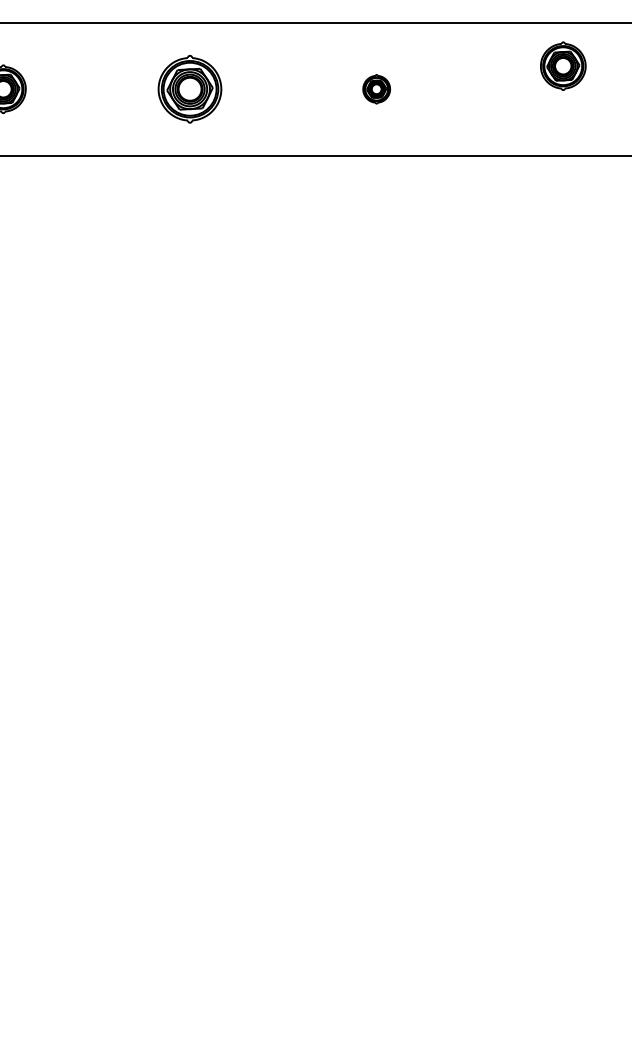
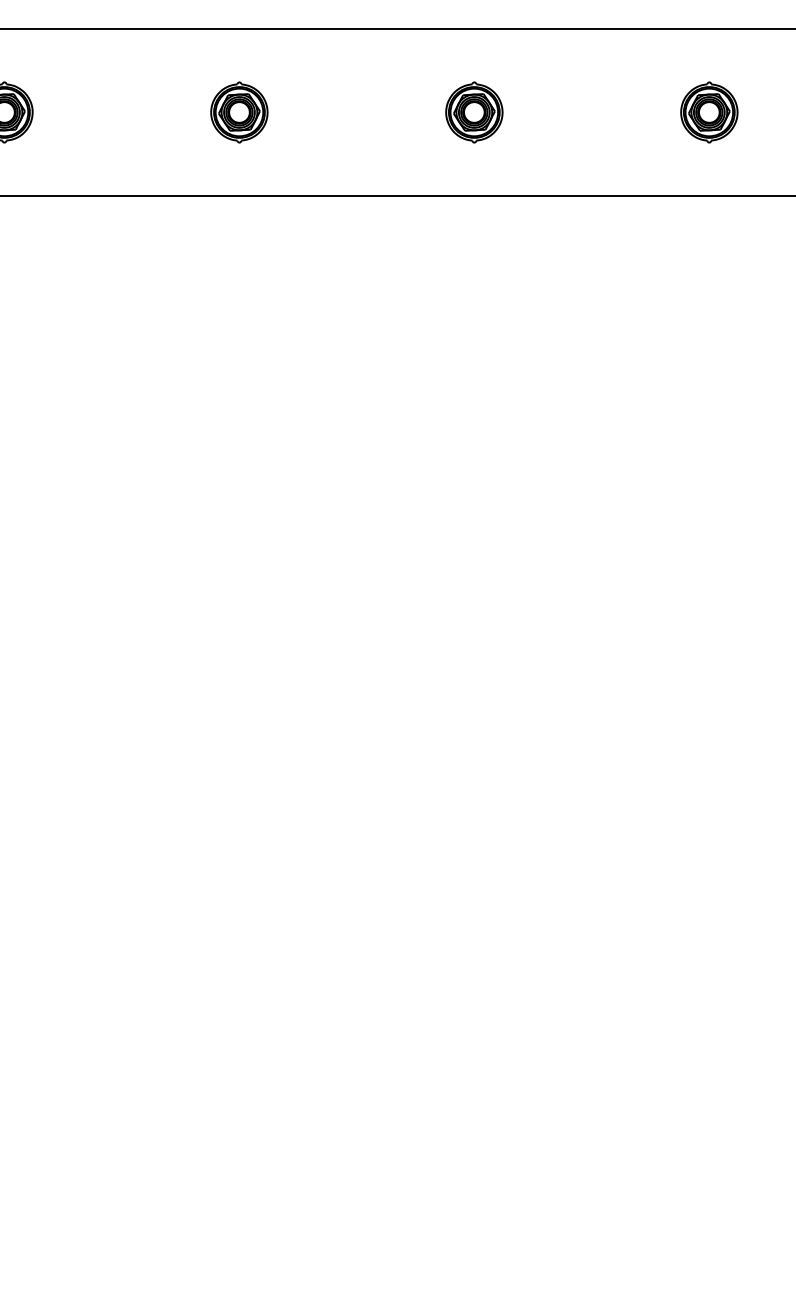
part: (563, 66) -> (709, 112), moved
part: (190, 89) -> (239, 112), size x0.71
part: (376, 89) -> (474, 112), size x1.67

